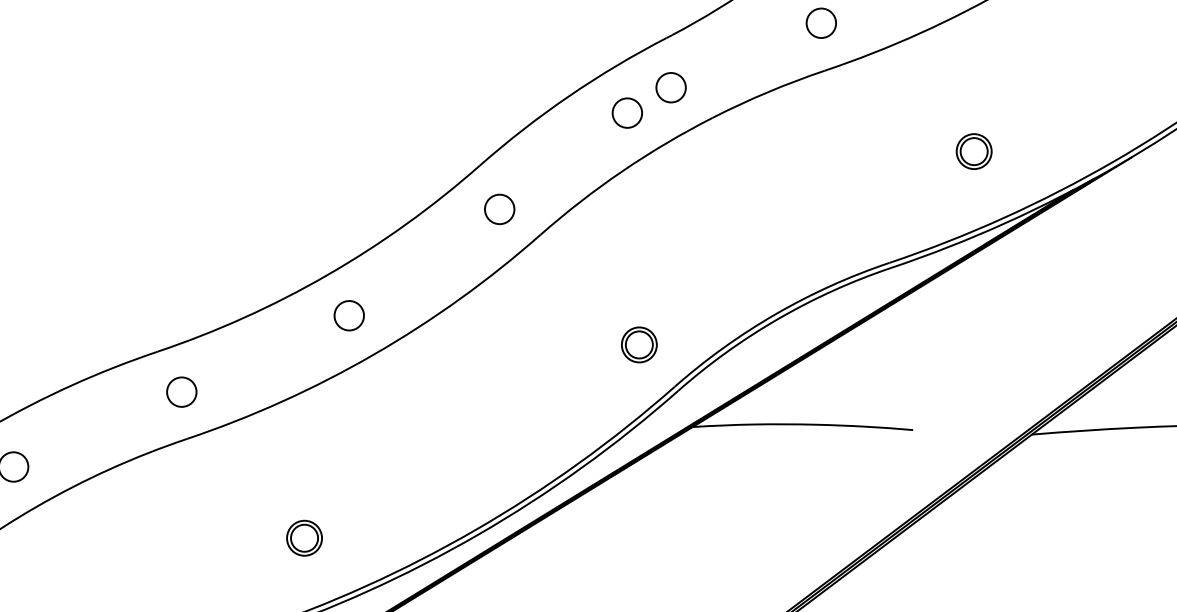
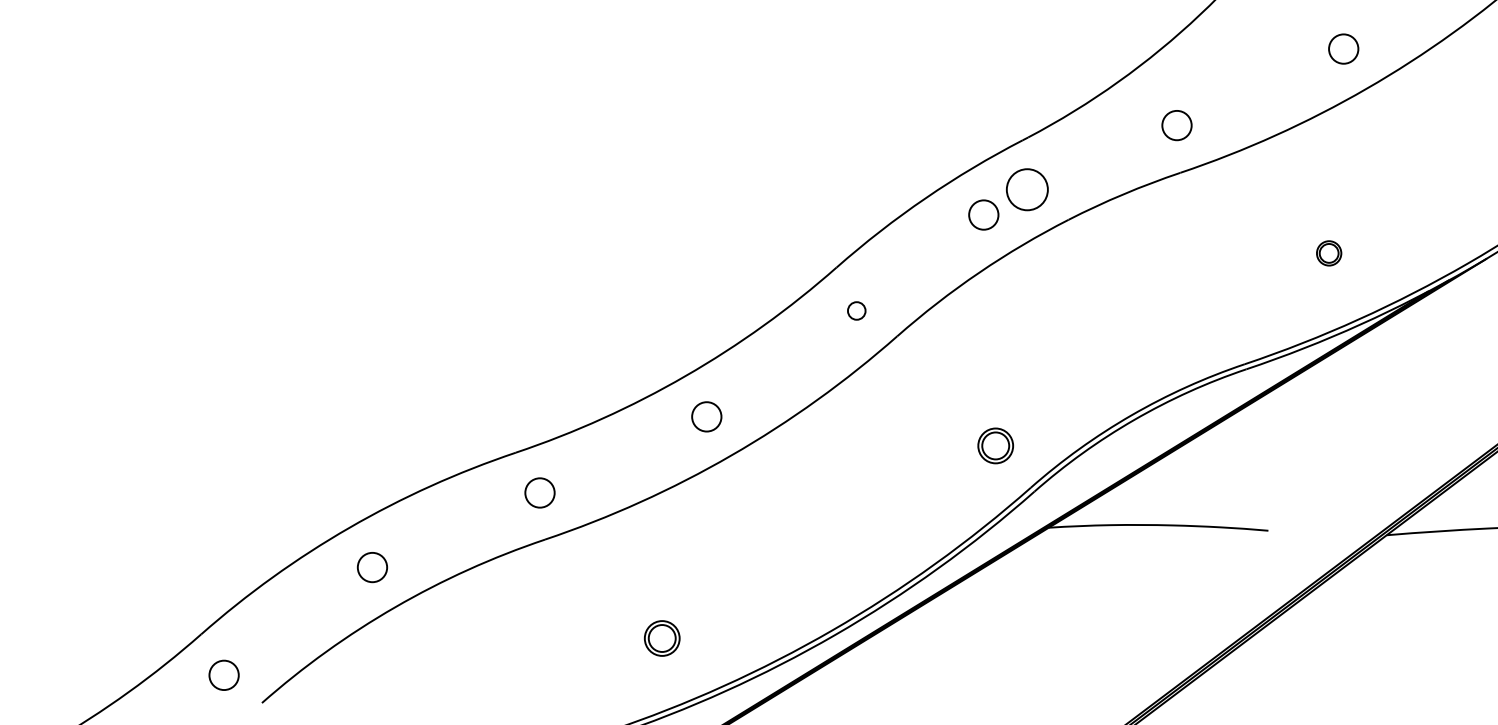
circle: (671, 87) -> (1027, 189), size x1.4
part: (973, 151) -> (1328, 253), size x0.7
circle: (499, 208) -> (856, 310), size x0.6

